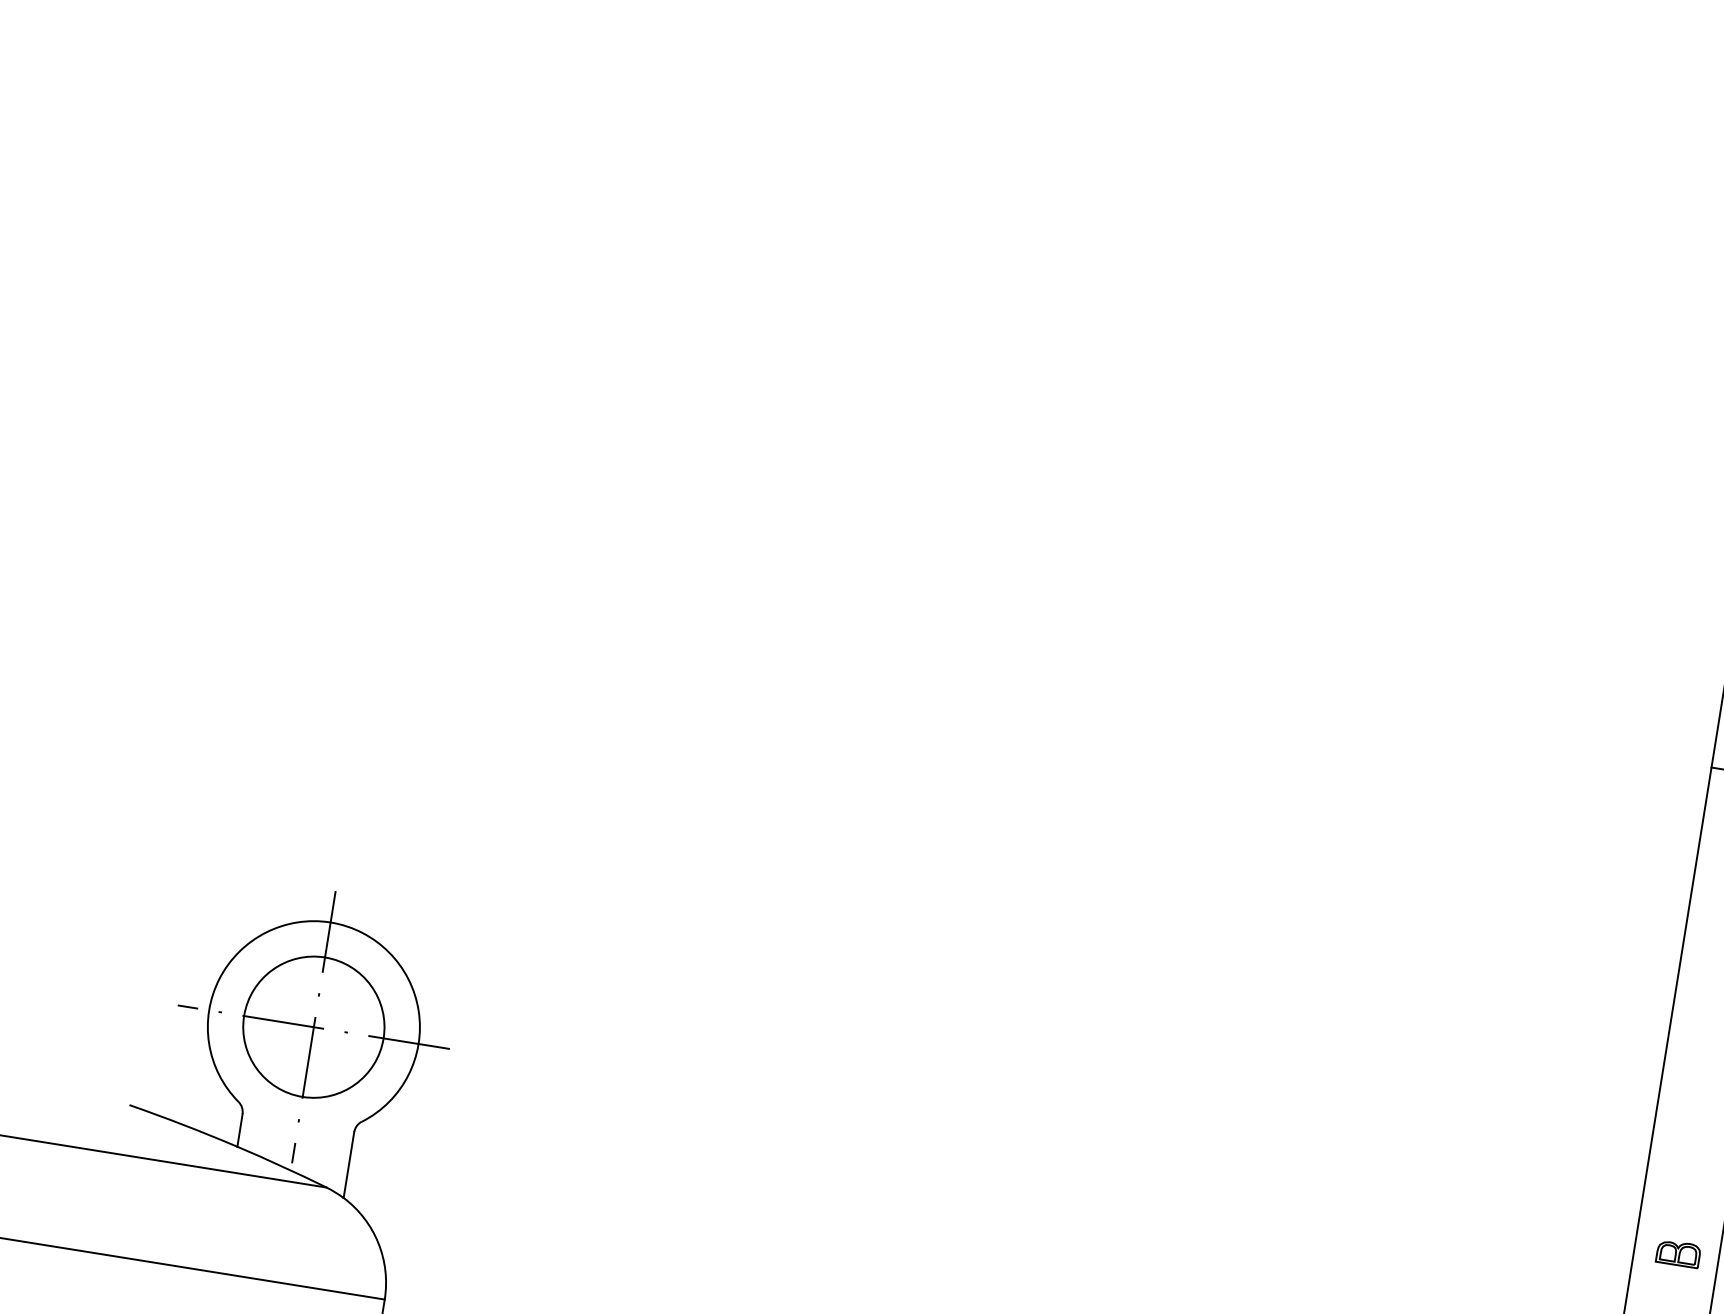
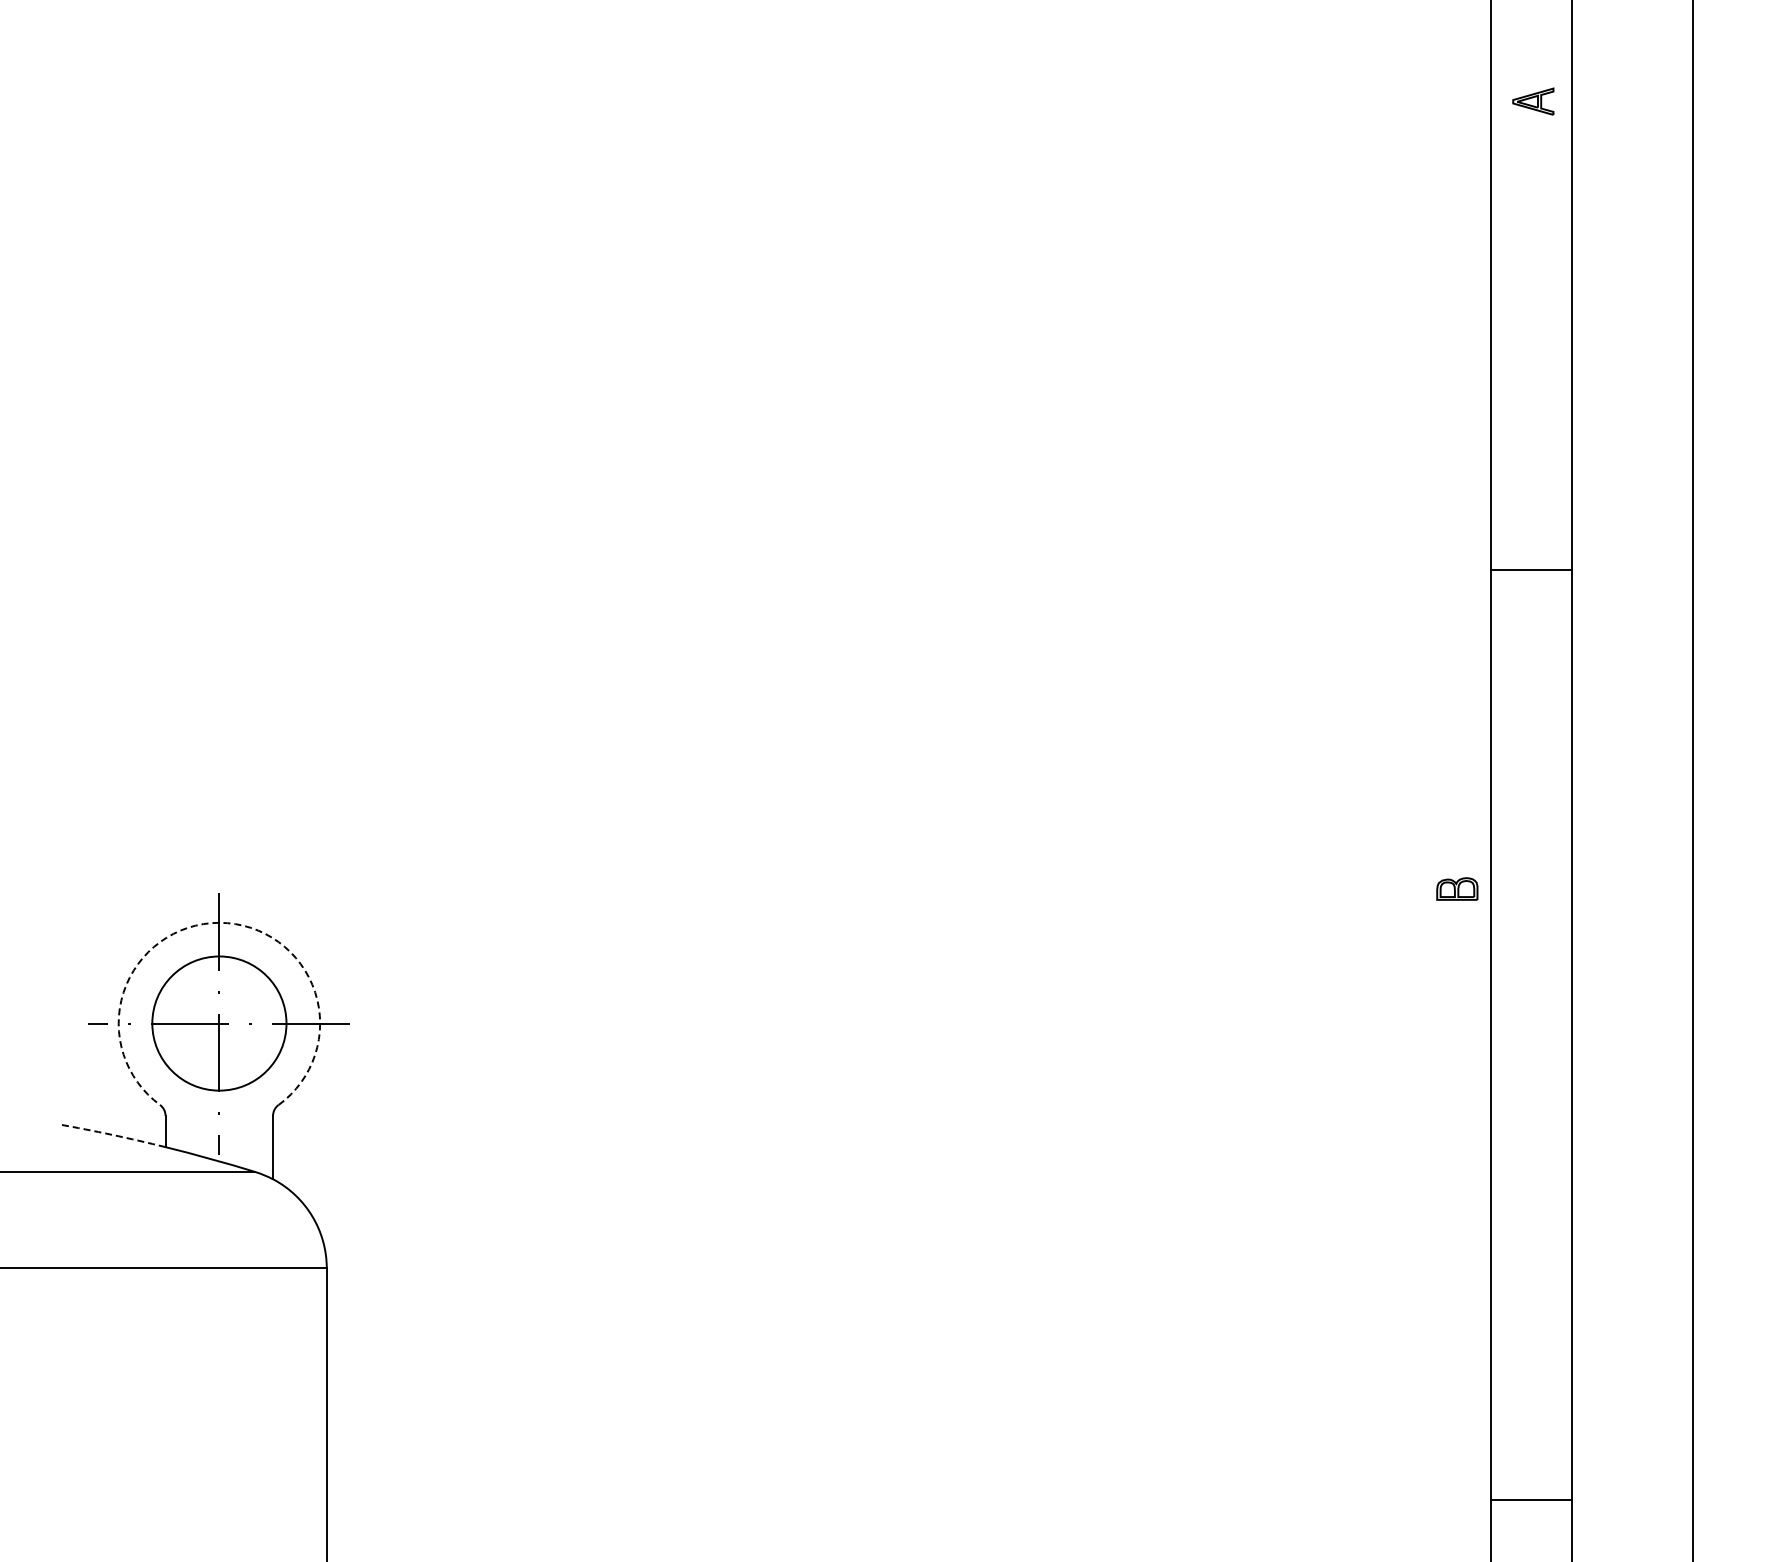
arc: (330, 922) -> (219, 922), solid -> dashed
arc: (184, 1124) -> (112, 1134), solid -> dashed
part: (1678, 1253) -> (1457, 888), moved

